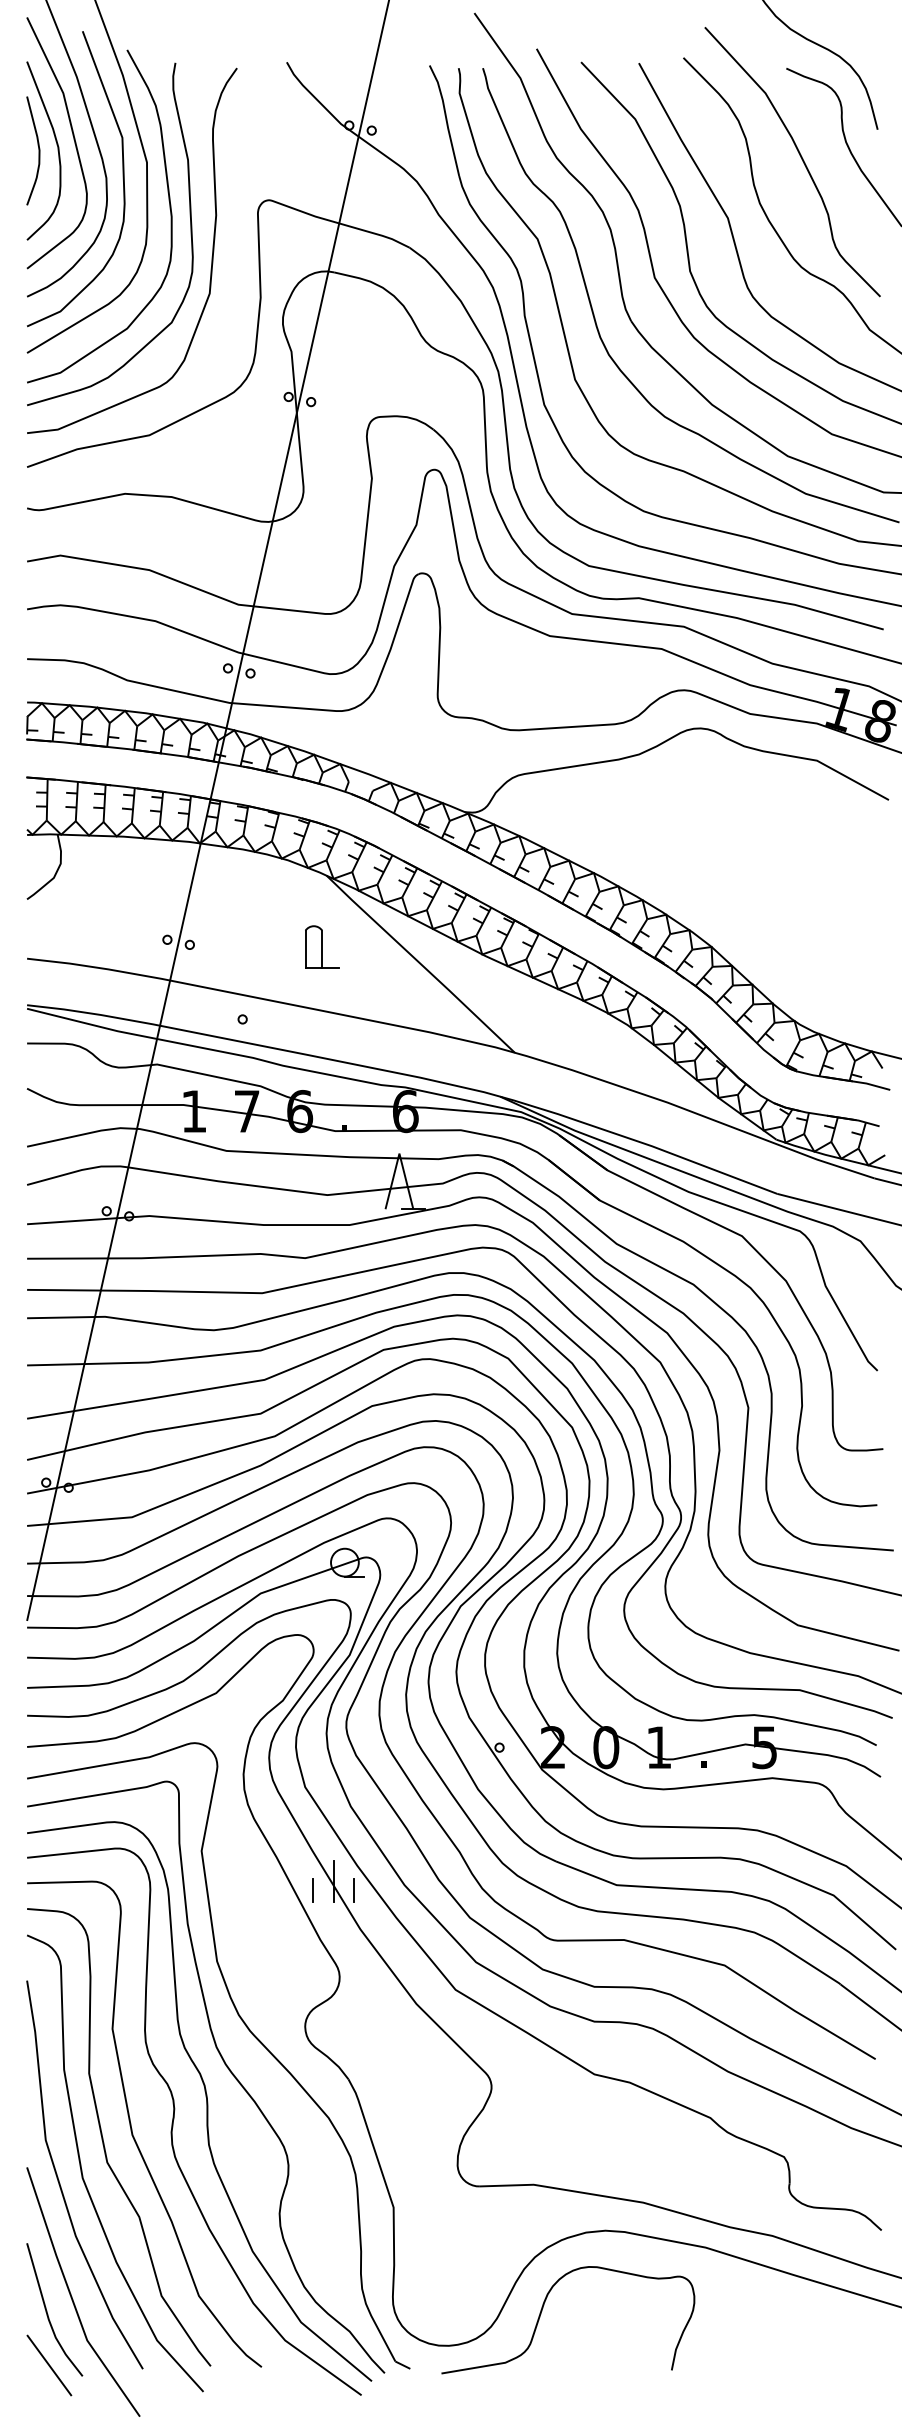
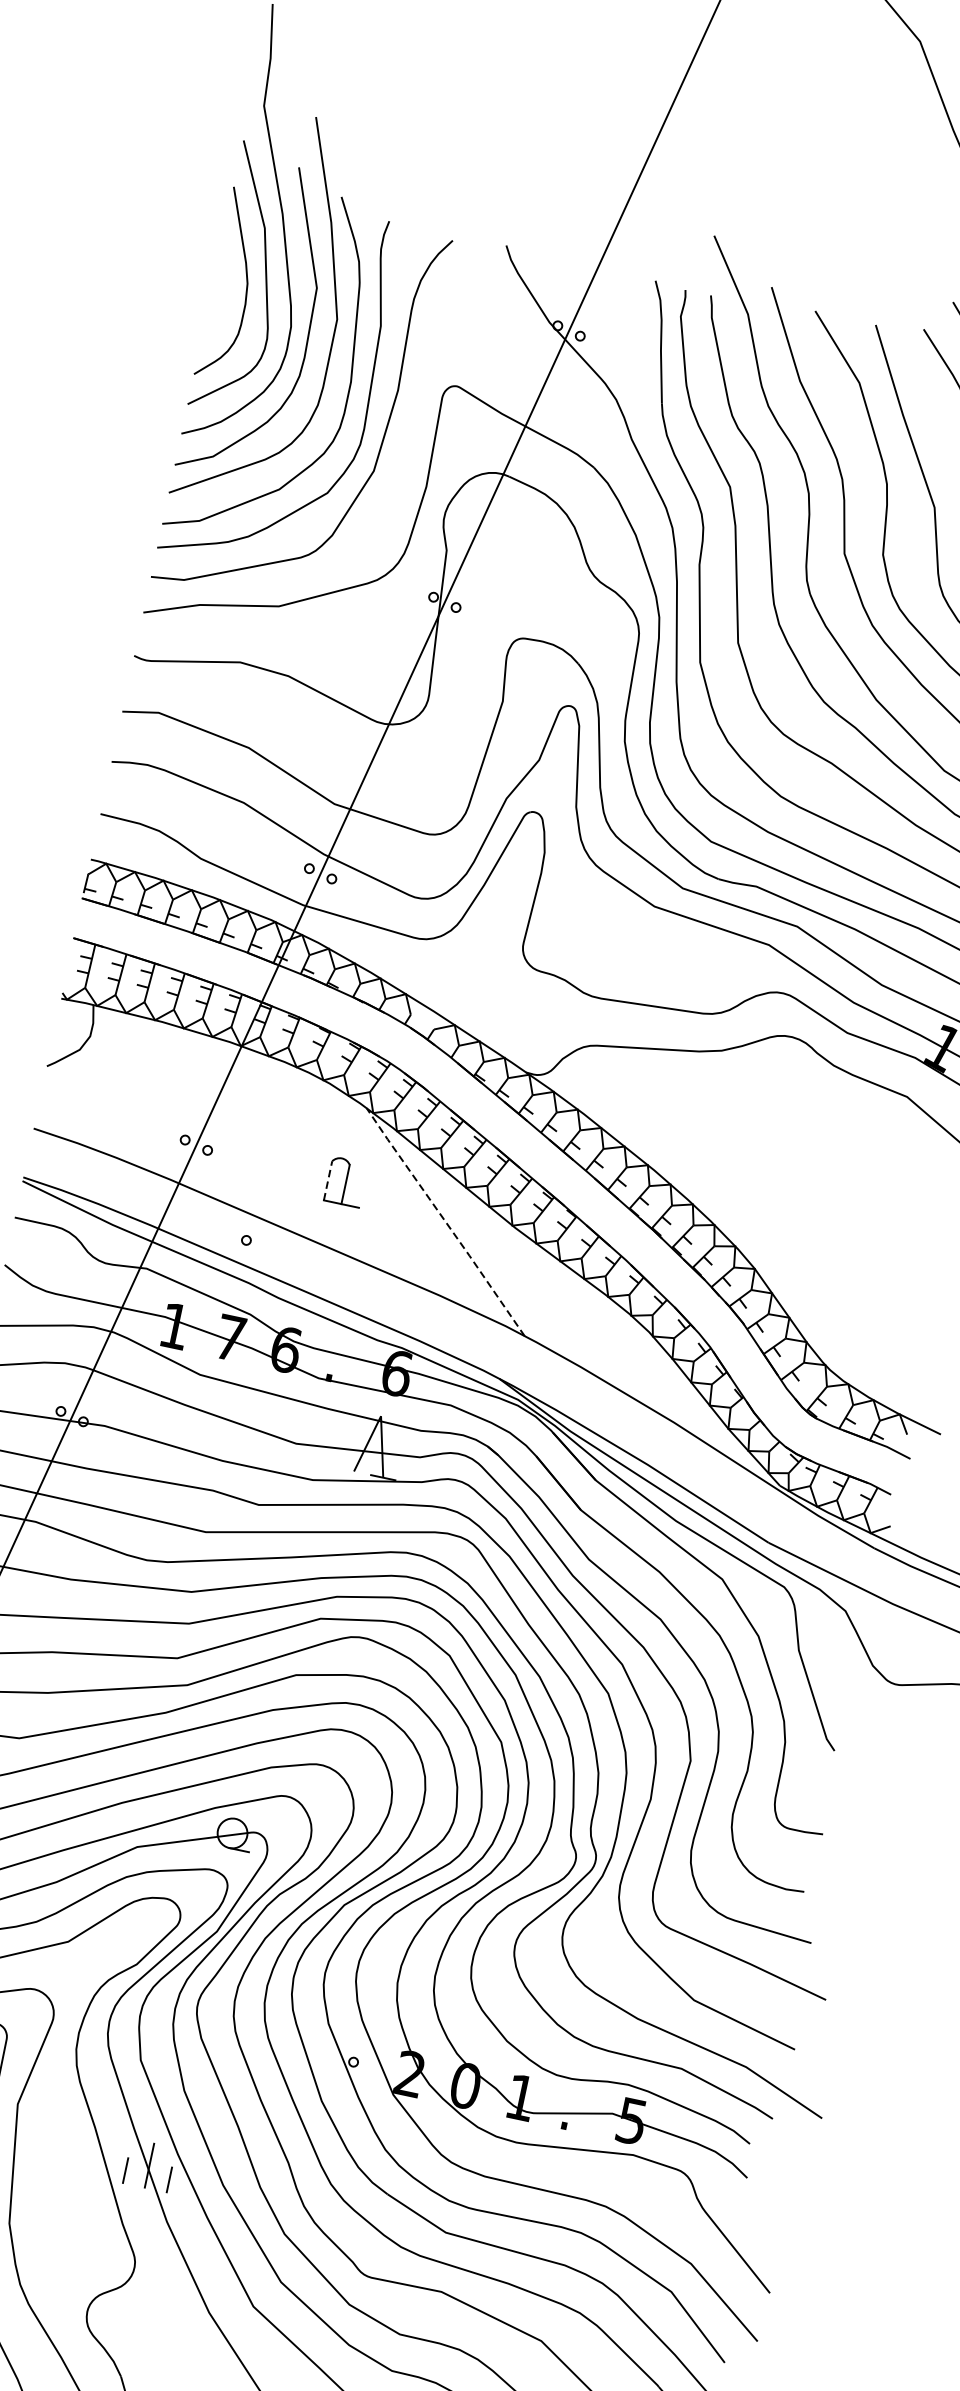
curve: (38, 150) -> (225, 282), removed
line: (305, 949) -> (327, 1181), solid -> dashed
line: (420, 963) -> (445, 1221), solid -> dashed

